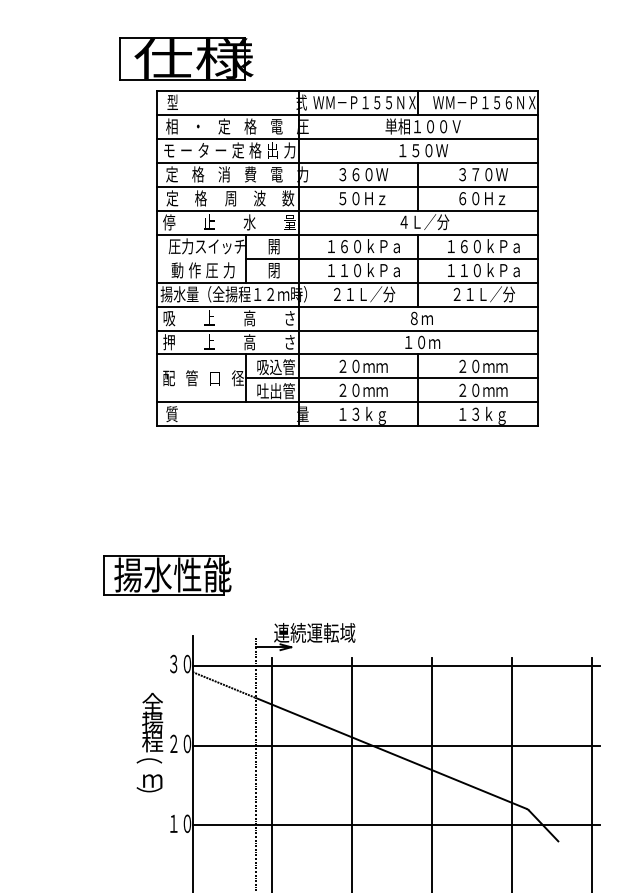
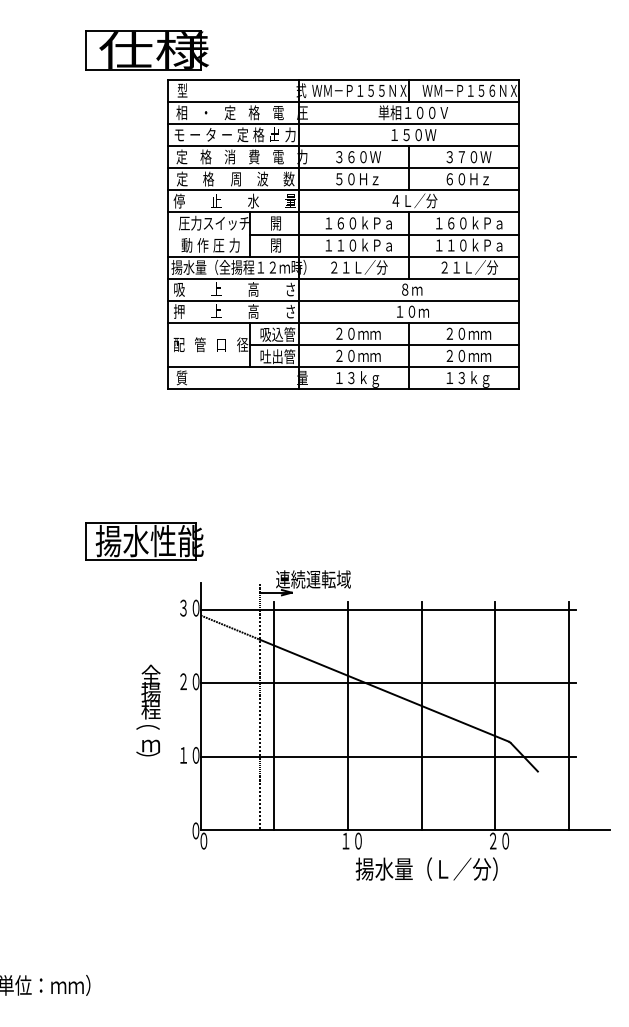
part: (185, 58) -> (146, 50), moved
part: (167, 575) -> (144, 541), moved
text: (149, 742) -> (148, 710), moved

